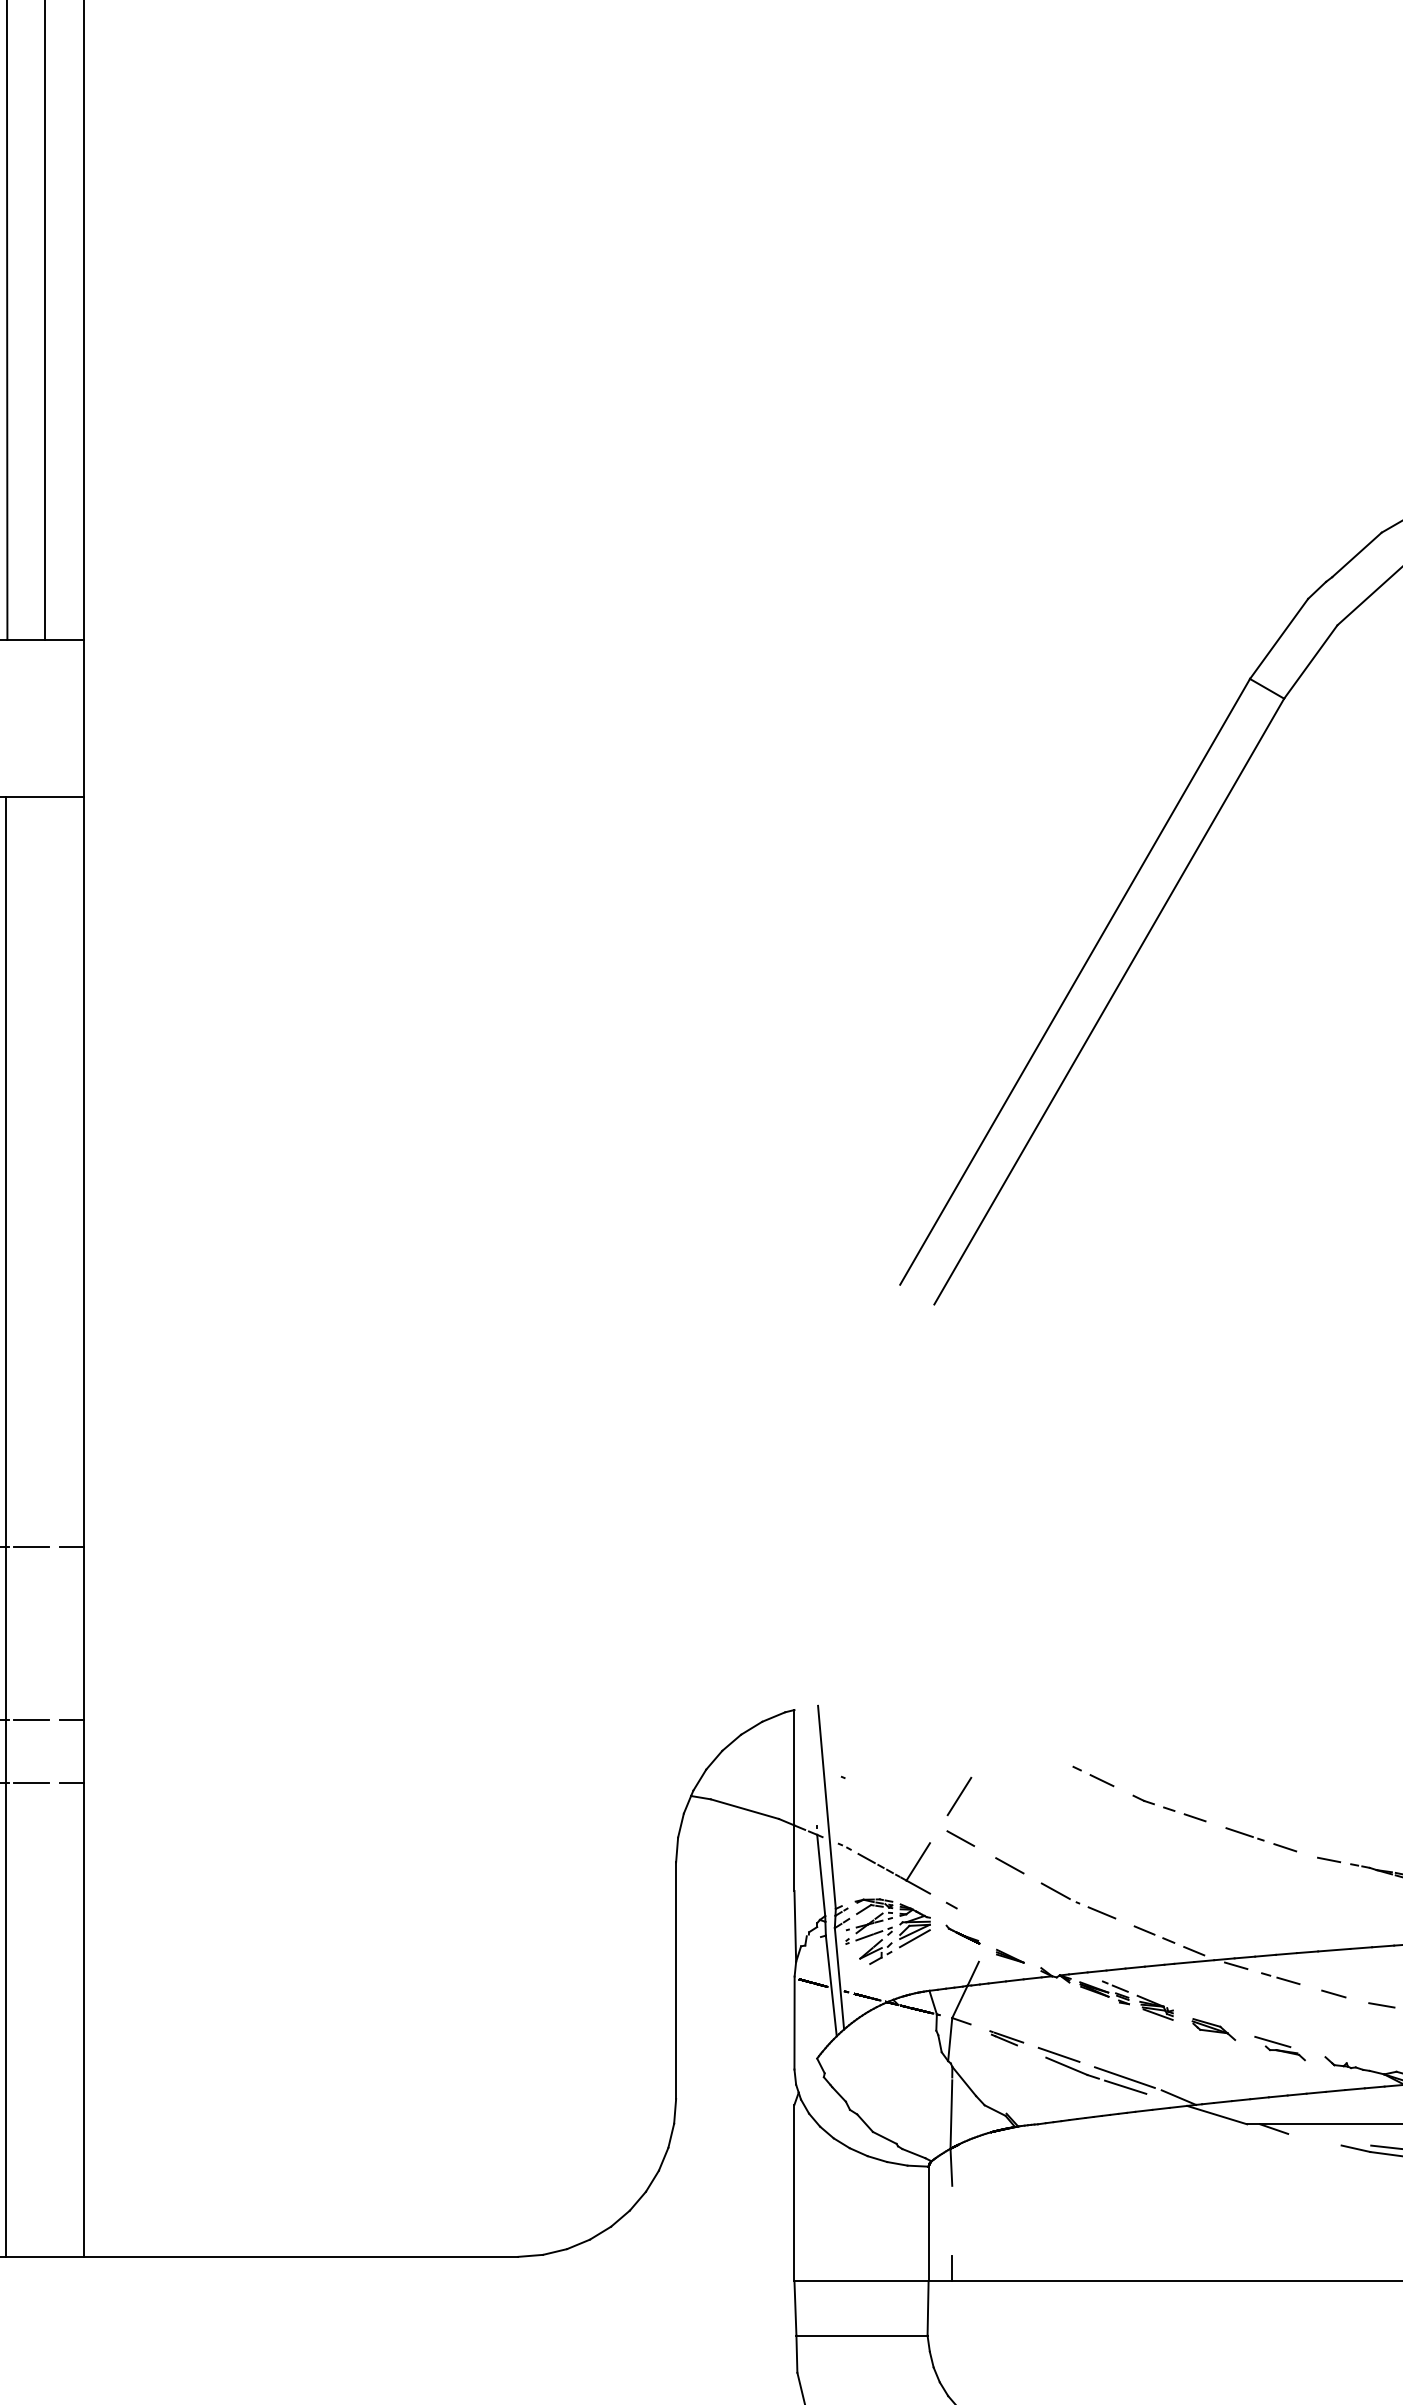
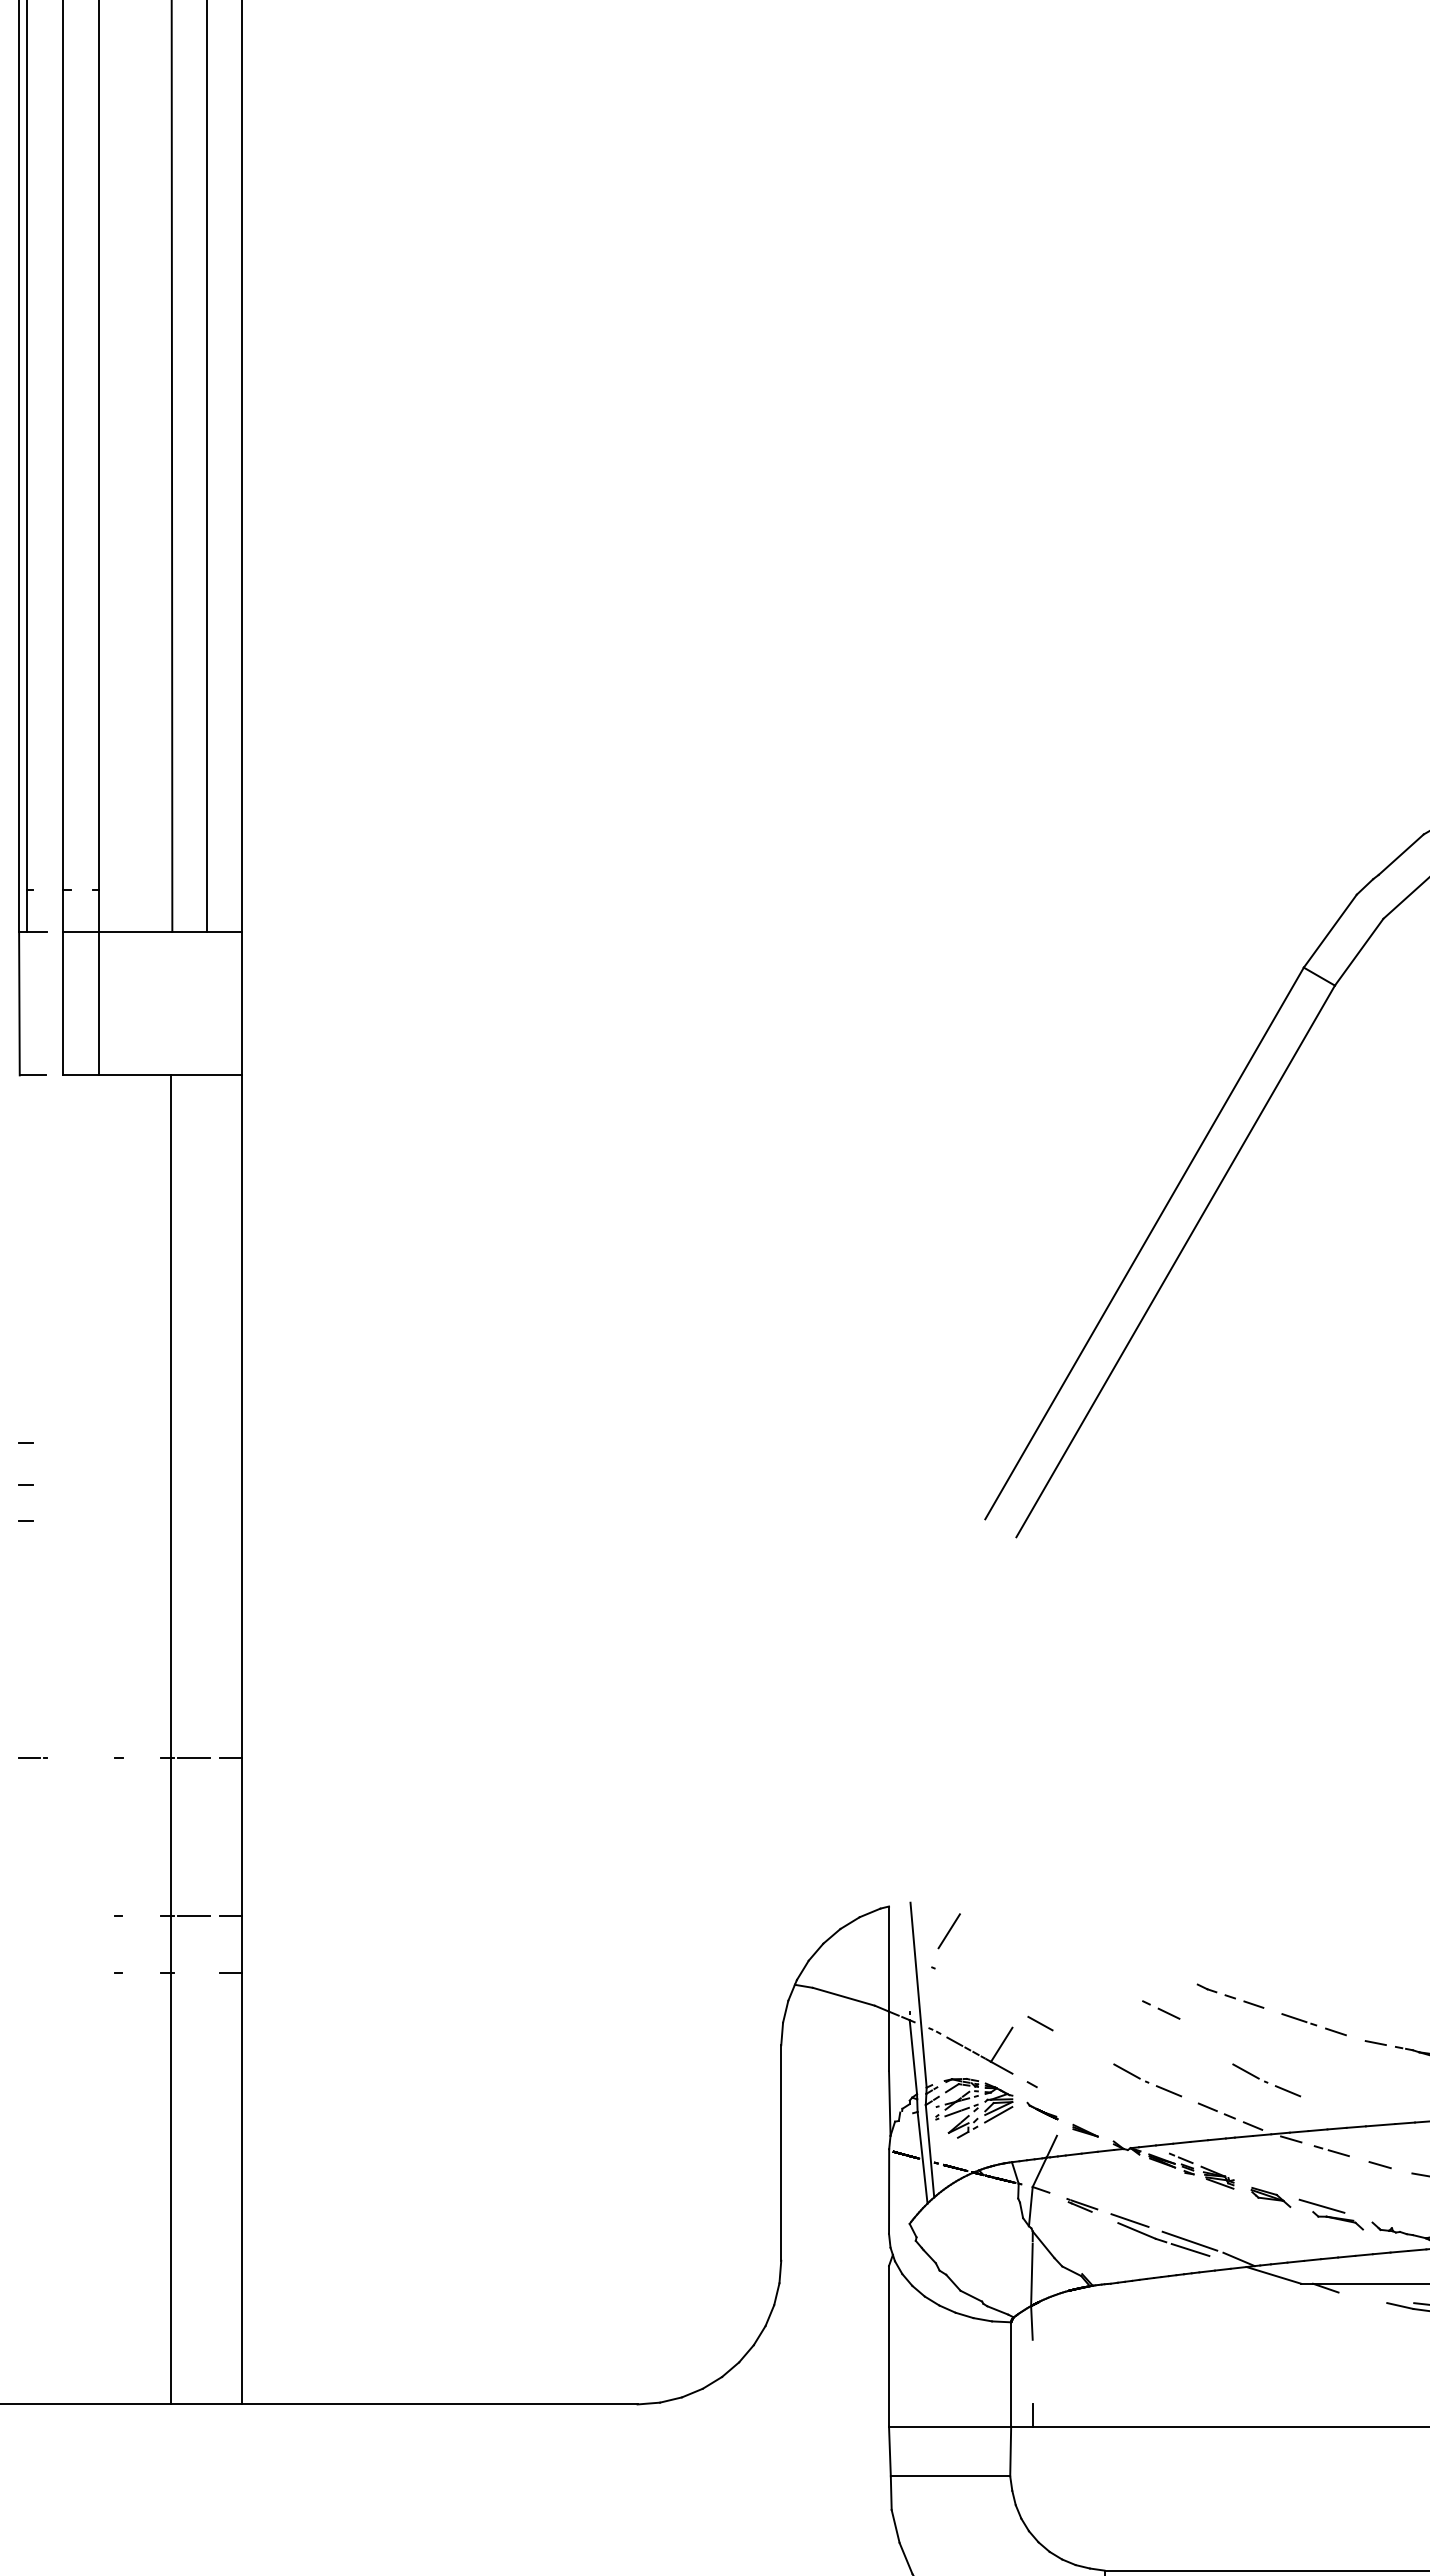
part: (1093, 1775) -> (1161, 2009), moved
line: (30, 1783) -> (193, 1973), removed
line: (958, 1796) -> (948, 1931), moved
line: (1009, 1865) -> (1084, 2048), removed
part: (1209, 1901) -> (1266, 2080), added
part: (1279, 2048) -> (1330, 2214), size x1.4

